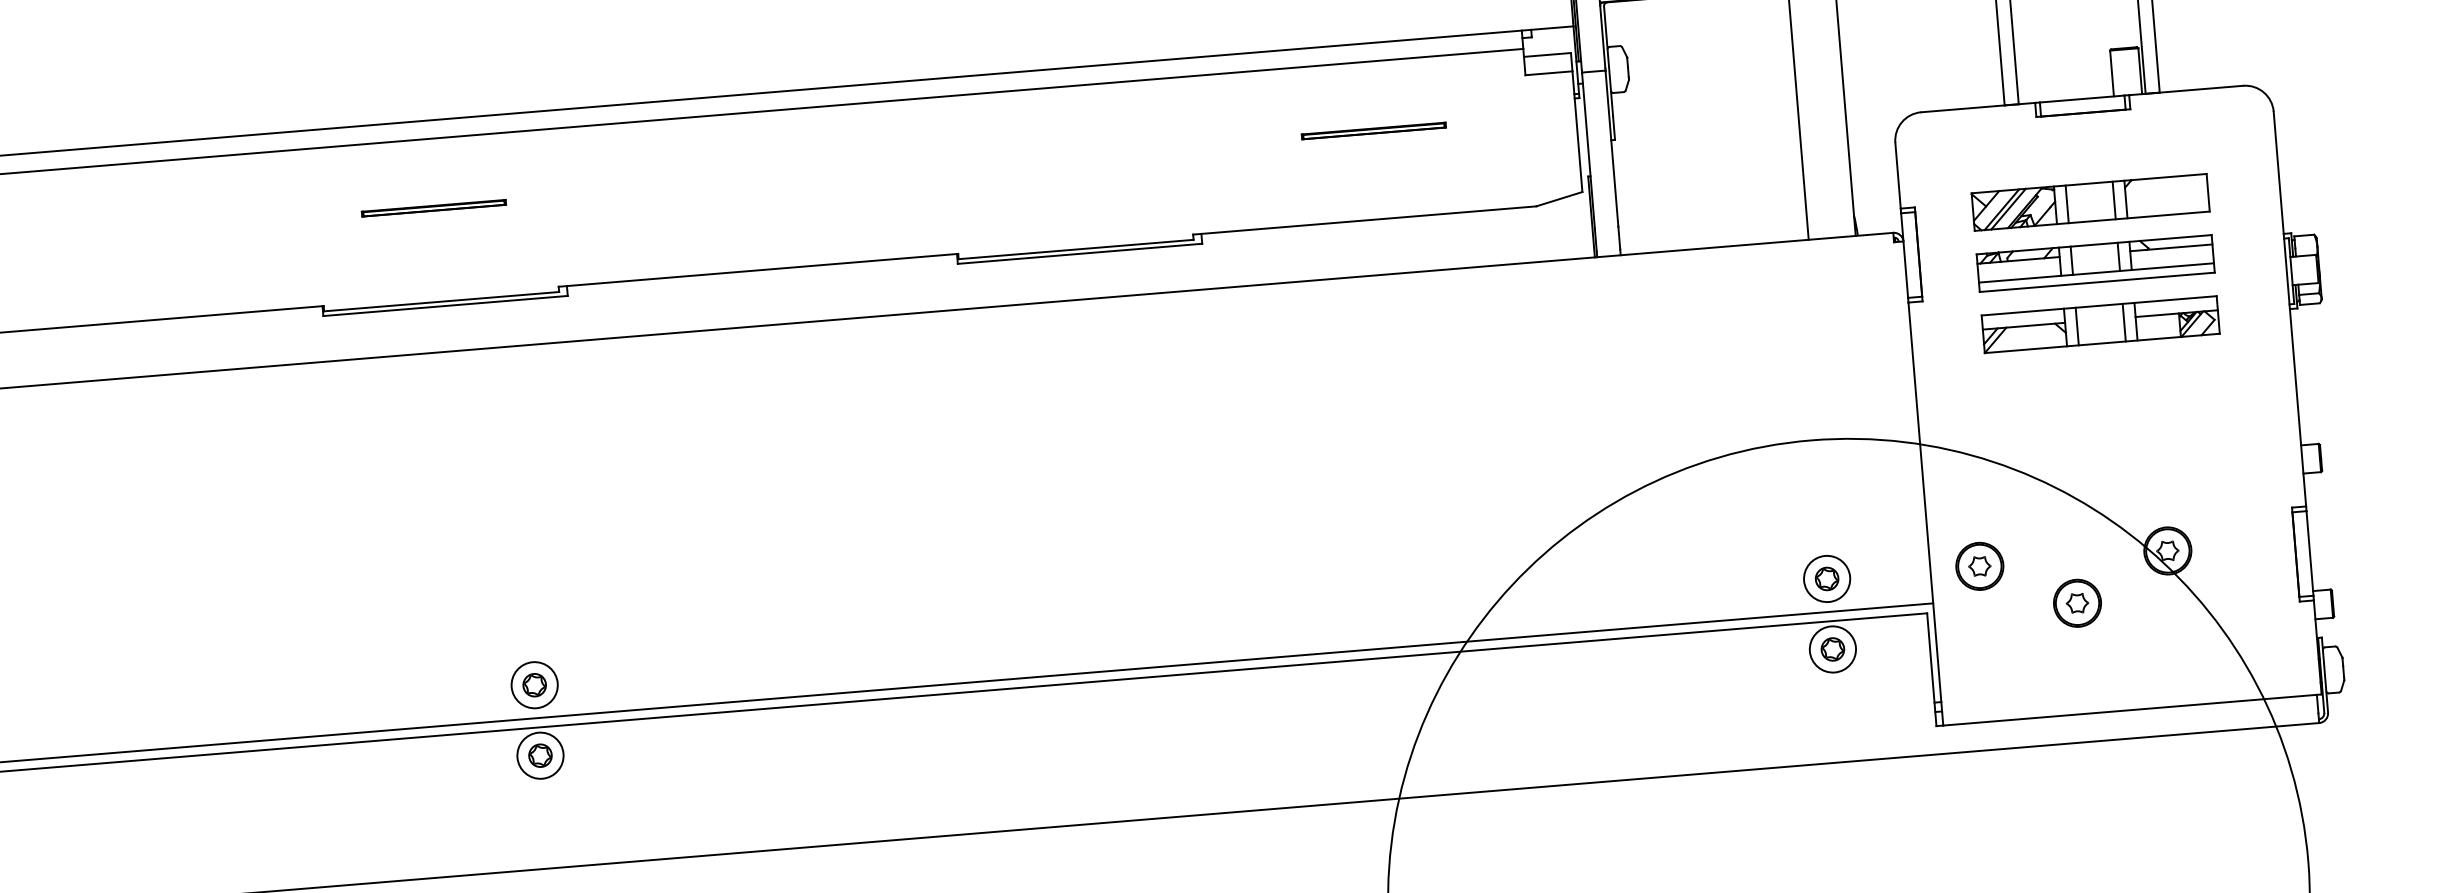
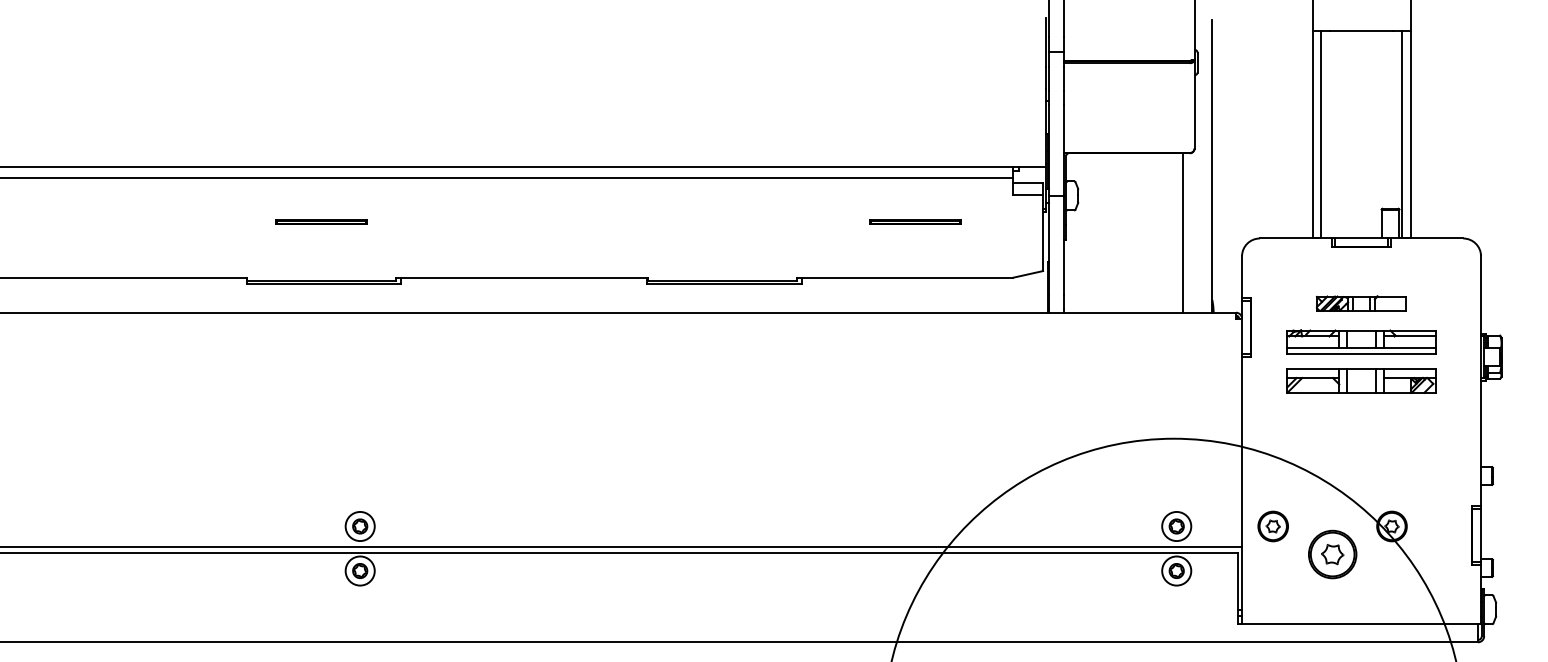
part: (2090, 201) -> (1361, 303), size x0.6
part: (2077, 603) -> (1332, 554), size x1.6

